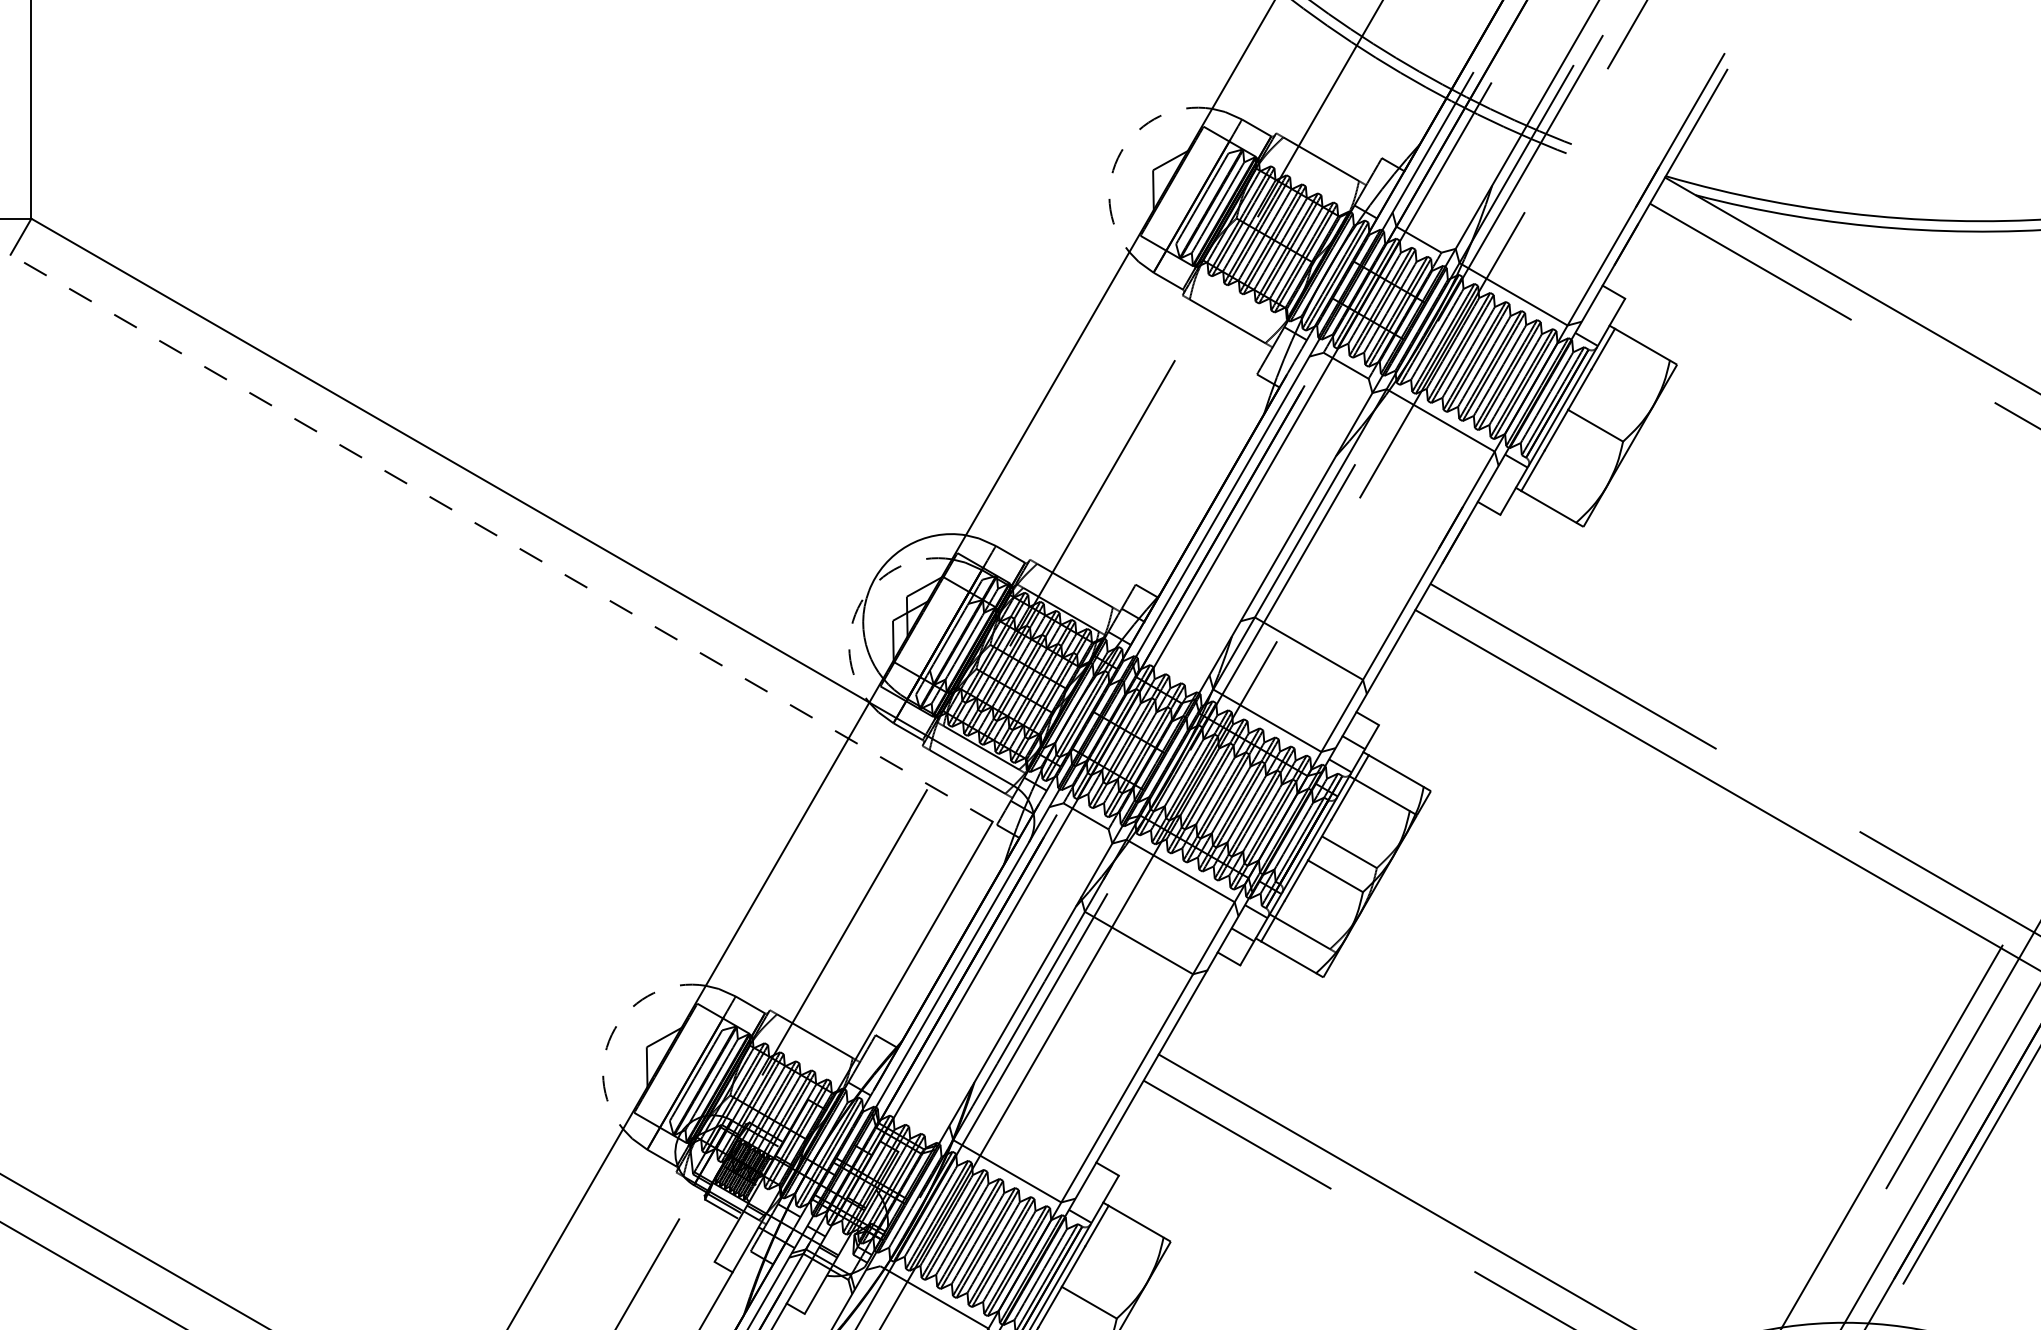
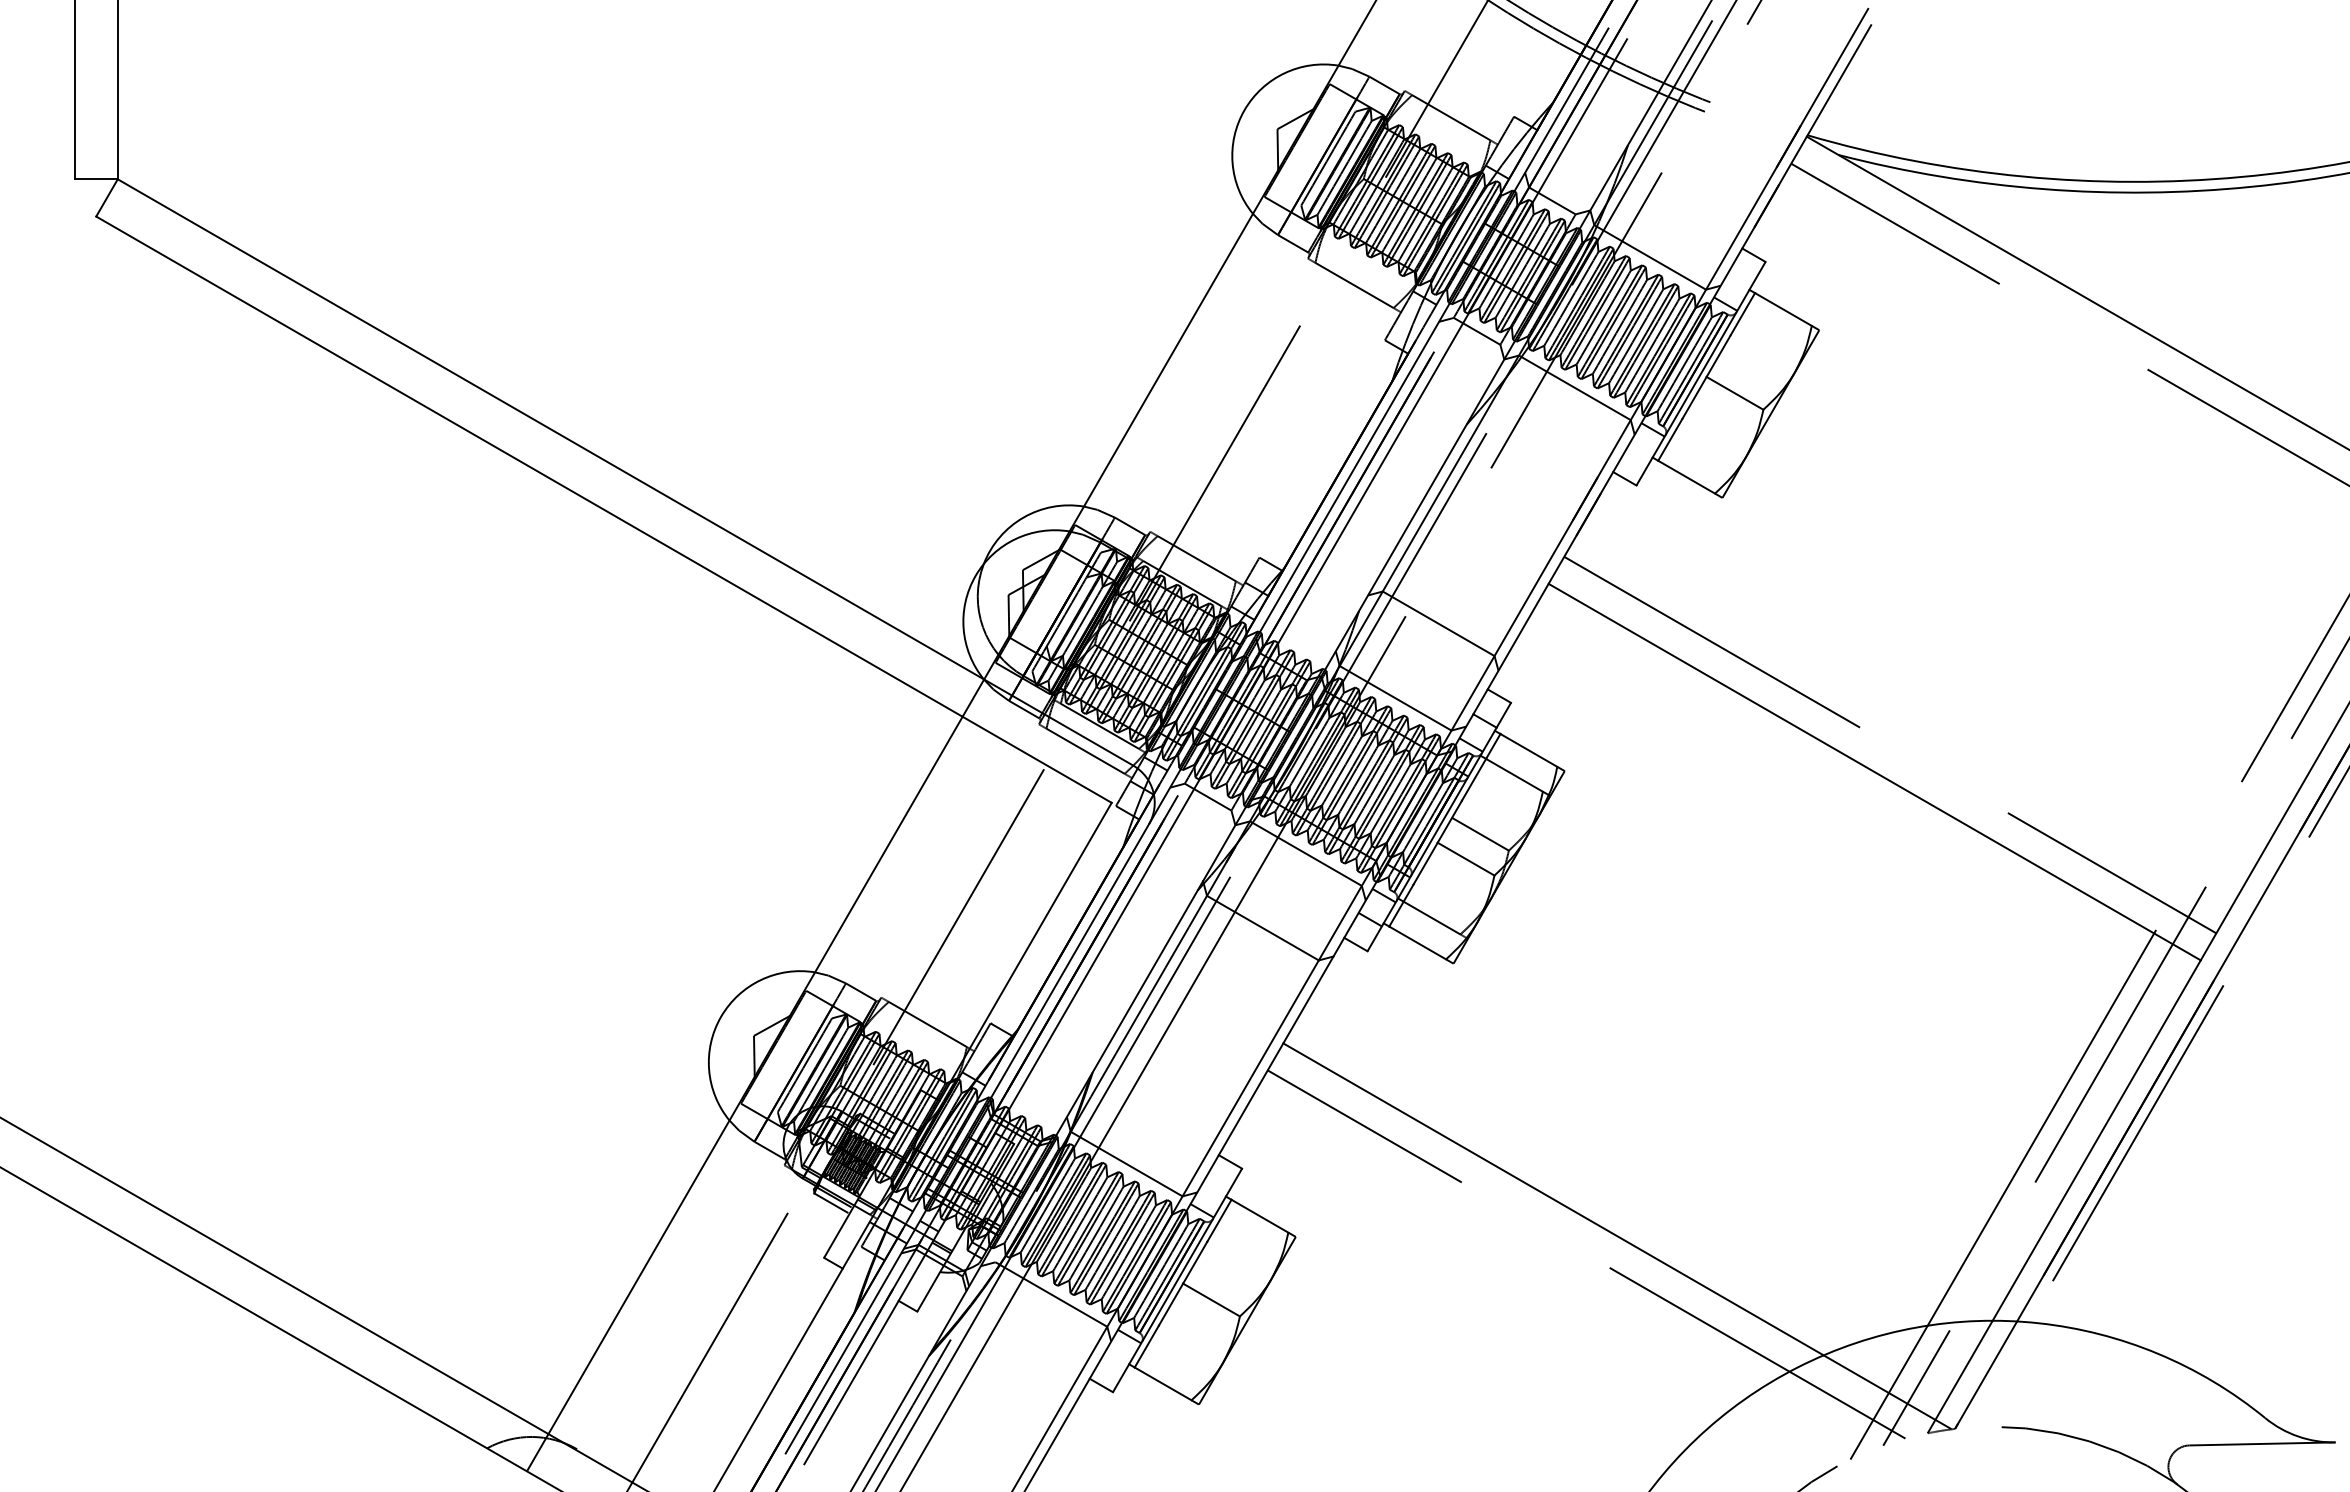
arc: (1121, 152) -> (1244, 110), dashed -> solid
line: (501, 538) -> (603, 509), dashed -> solid
arc: (861, 601) -> (975, 575), dashed -> solid
arc: (615, 1028) -> (721, 1016), dashed -> solid

